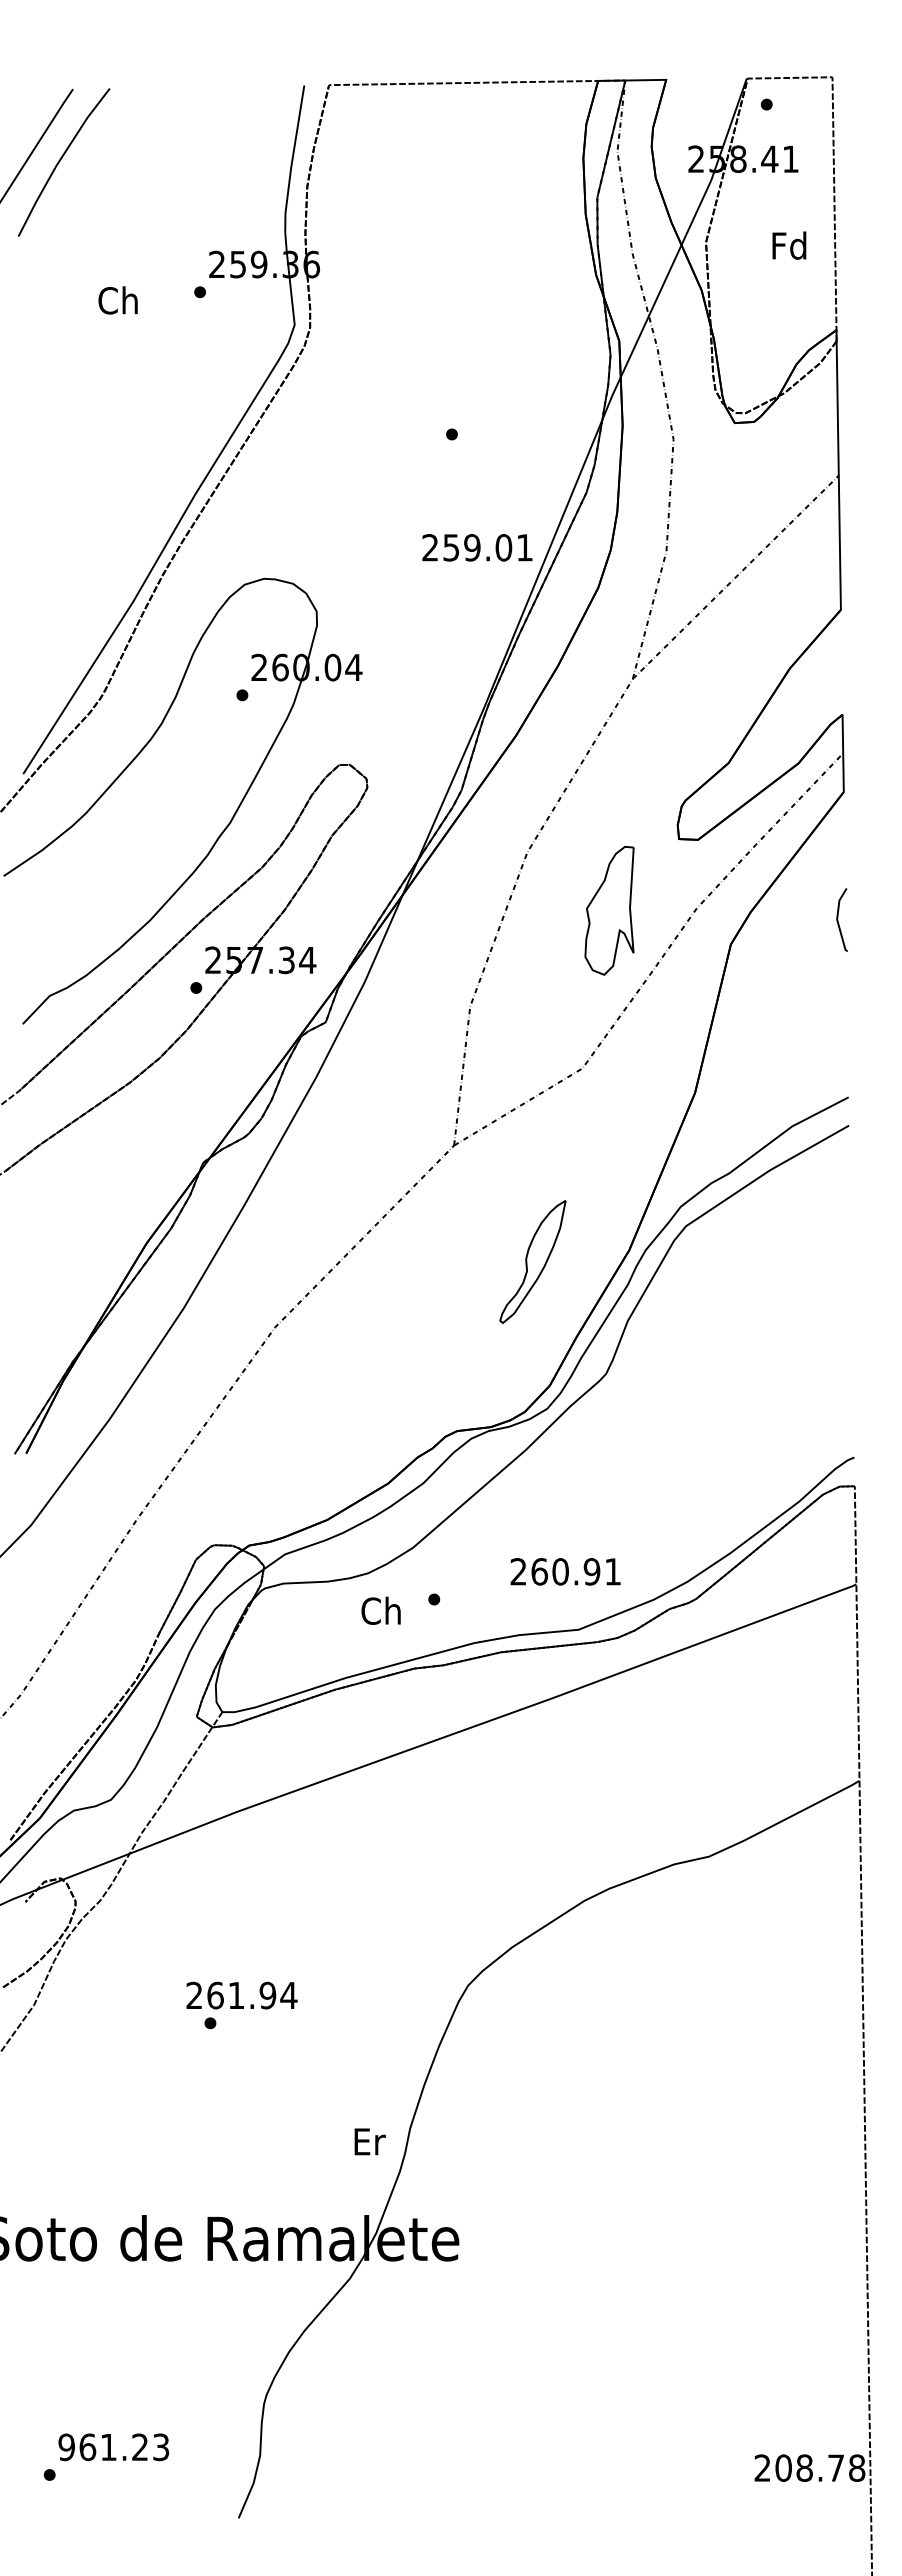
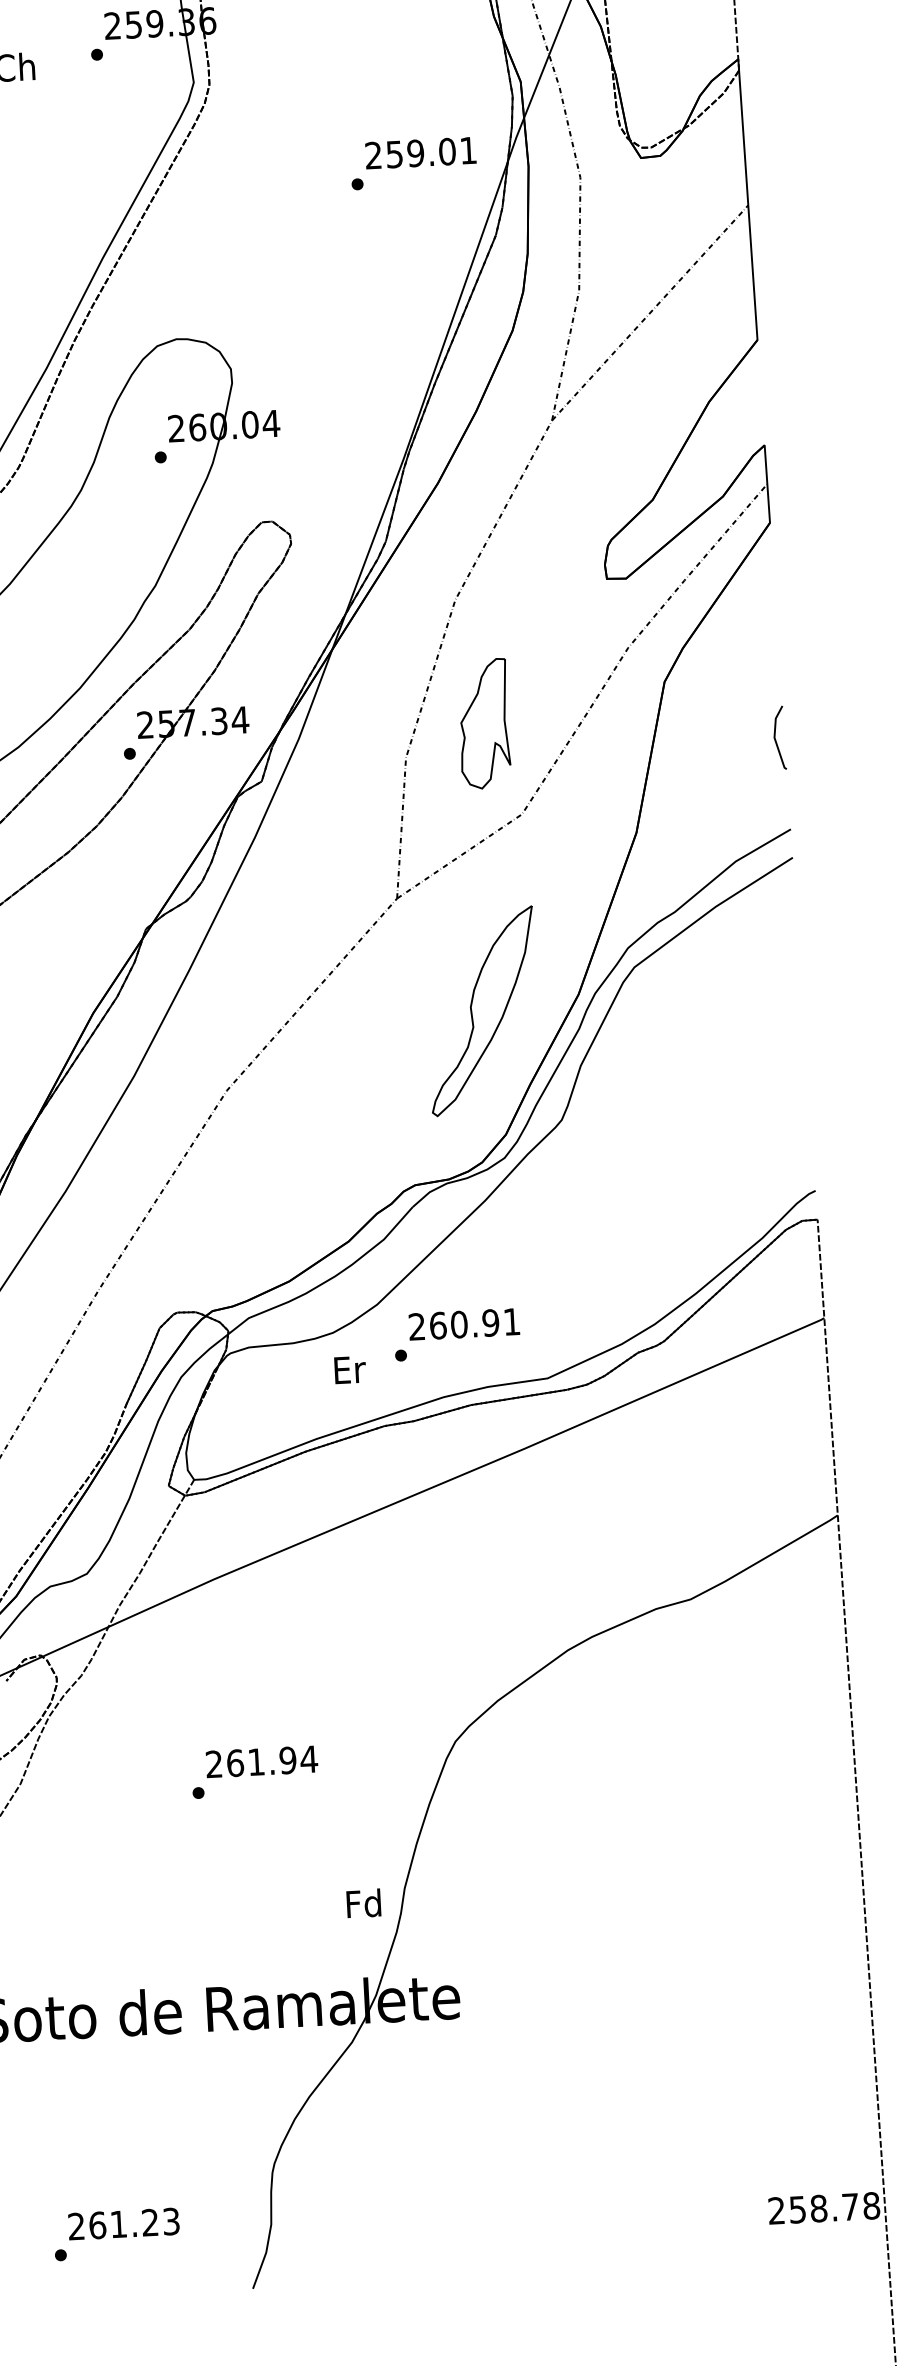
text: (477, 547) -> (420, 152), moved
part: (609, 910) -> (484, 723), moved
line: (838, 919) -> (775, 737), moved
part: (532, 1261) -> (481, 1010), size x1.67
text: (565, 1571) -> (464, 1324), moved
text: (380, 1610) -> (347, 1369), Ch -> Er
text: (241, 1995) -> (261, 1761), moved
text: (368, 2141) -> (363, 1903), Er -> Fd
text: (66, 2447) -> (76, 2226), 961.23 -> 261.23
text: (783, 2467) -> (797, 2209), 208.78 -> 258.78

